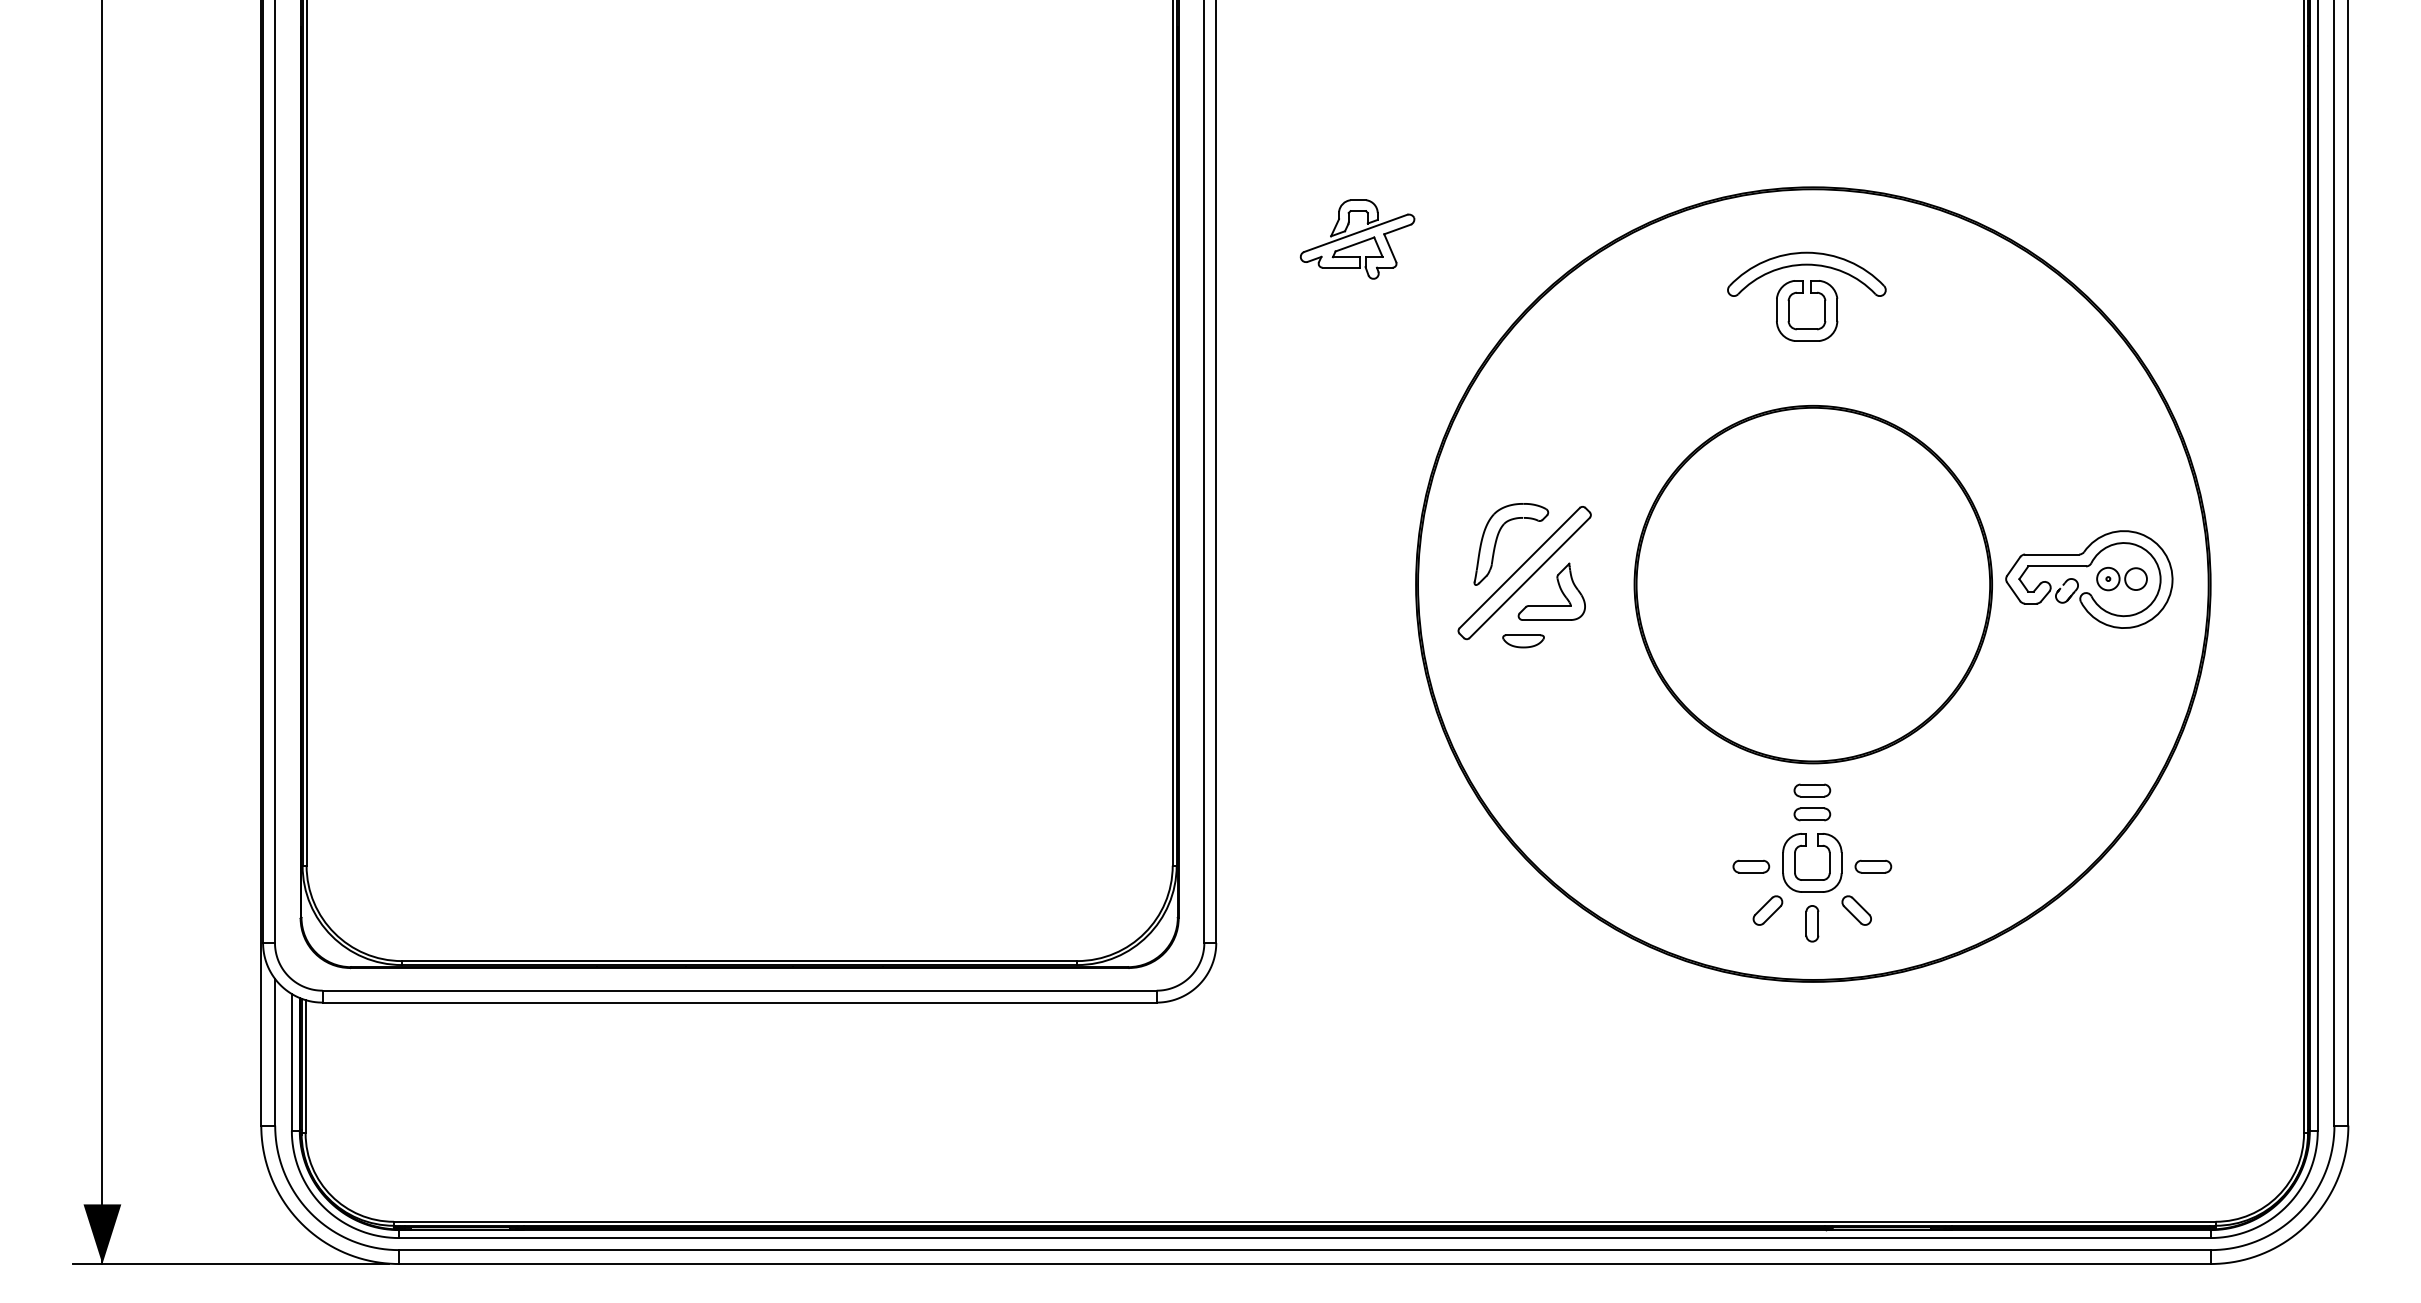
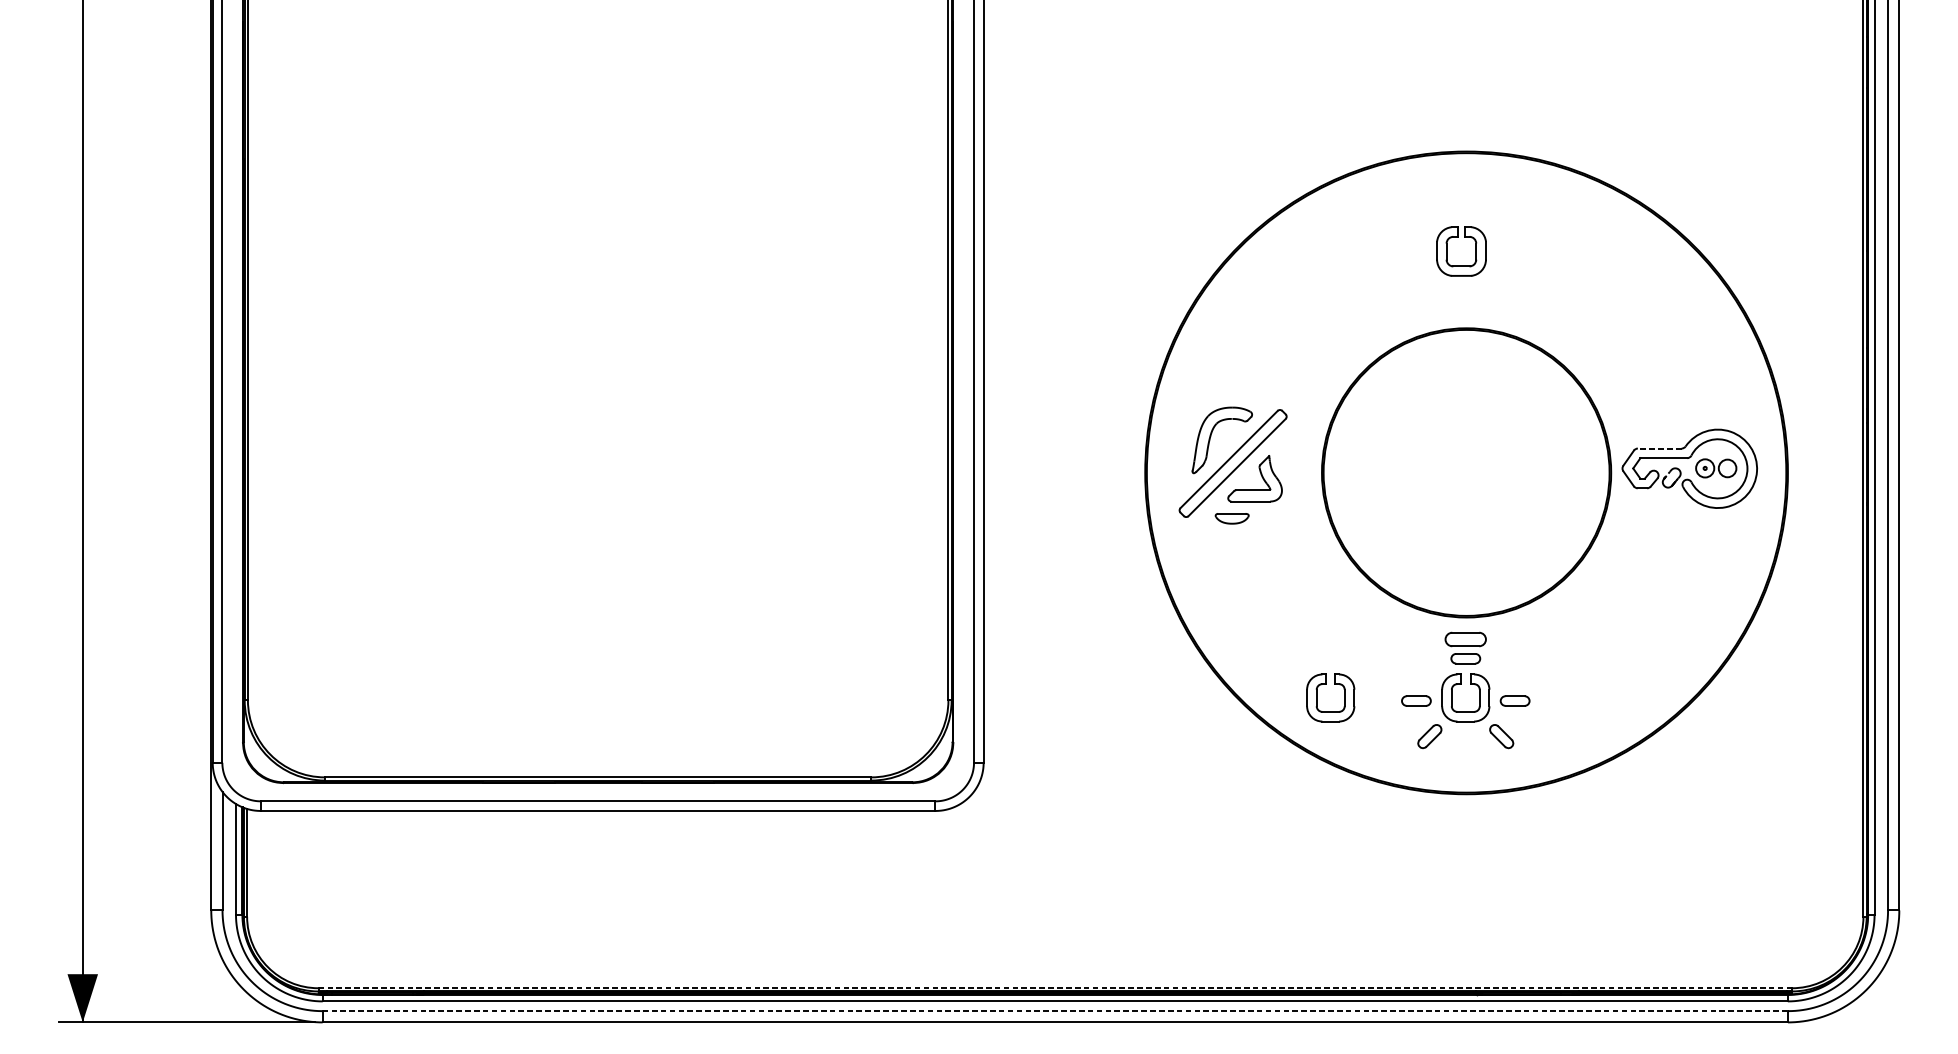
part: (1357, 239) -> (1097, 193), removed
part: (1806, 265) -> (1461, 214), removed
line: (2051, 554) -> (1659, 448), solid -> dashed
part: (1812, 790) -> (1465, 639), size x1.4
part: (1650, 846) -> (1334, 684), added
part: (1812, 923) -> (1465, 746), removed
line: (1304, 1221) -> (1055, 988), solid -> dashed
line: (1304, 1250) -> (1055, 1011), solid -> dashed

